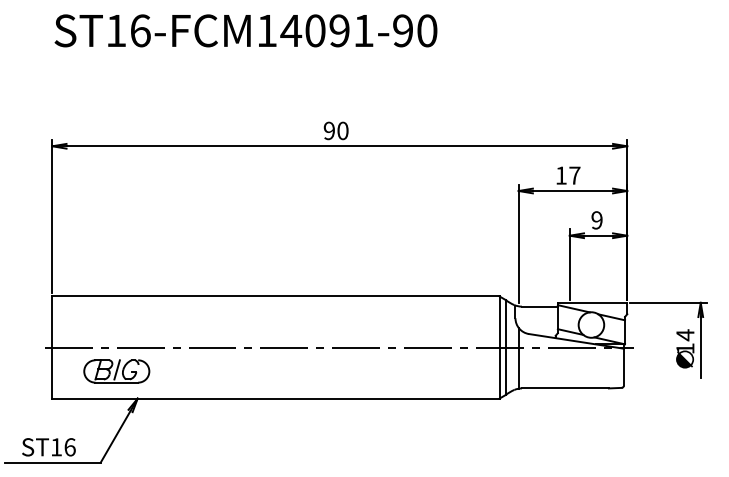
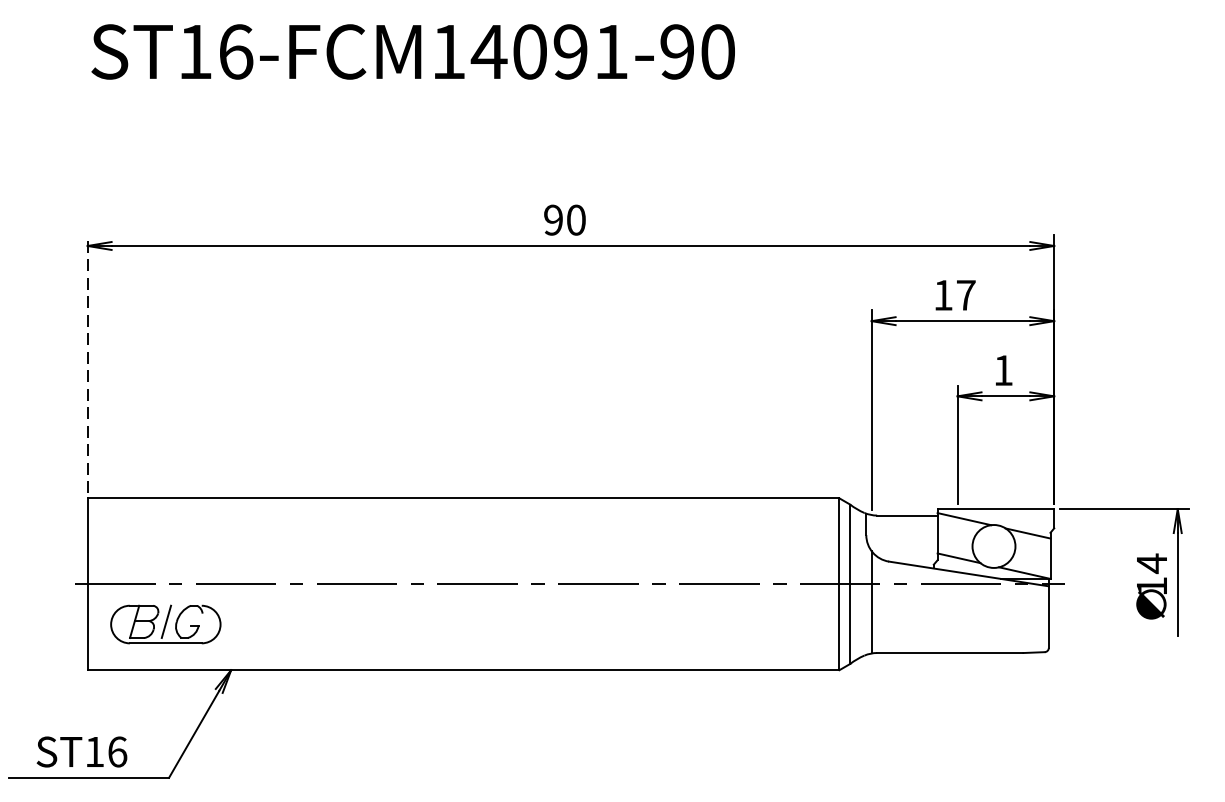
line: (52, 216) -> (87, 364), solid -> dashed
text: (596, 220) -> (1002, 370), 9 -> 1
part: (116, 371) -> (165, 624), moved

